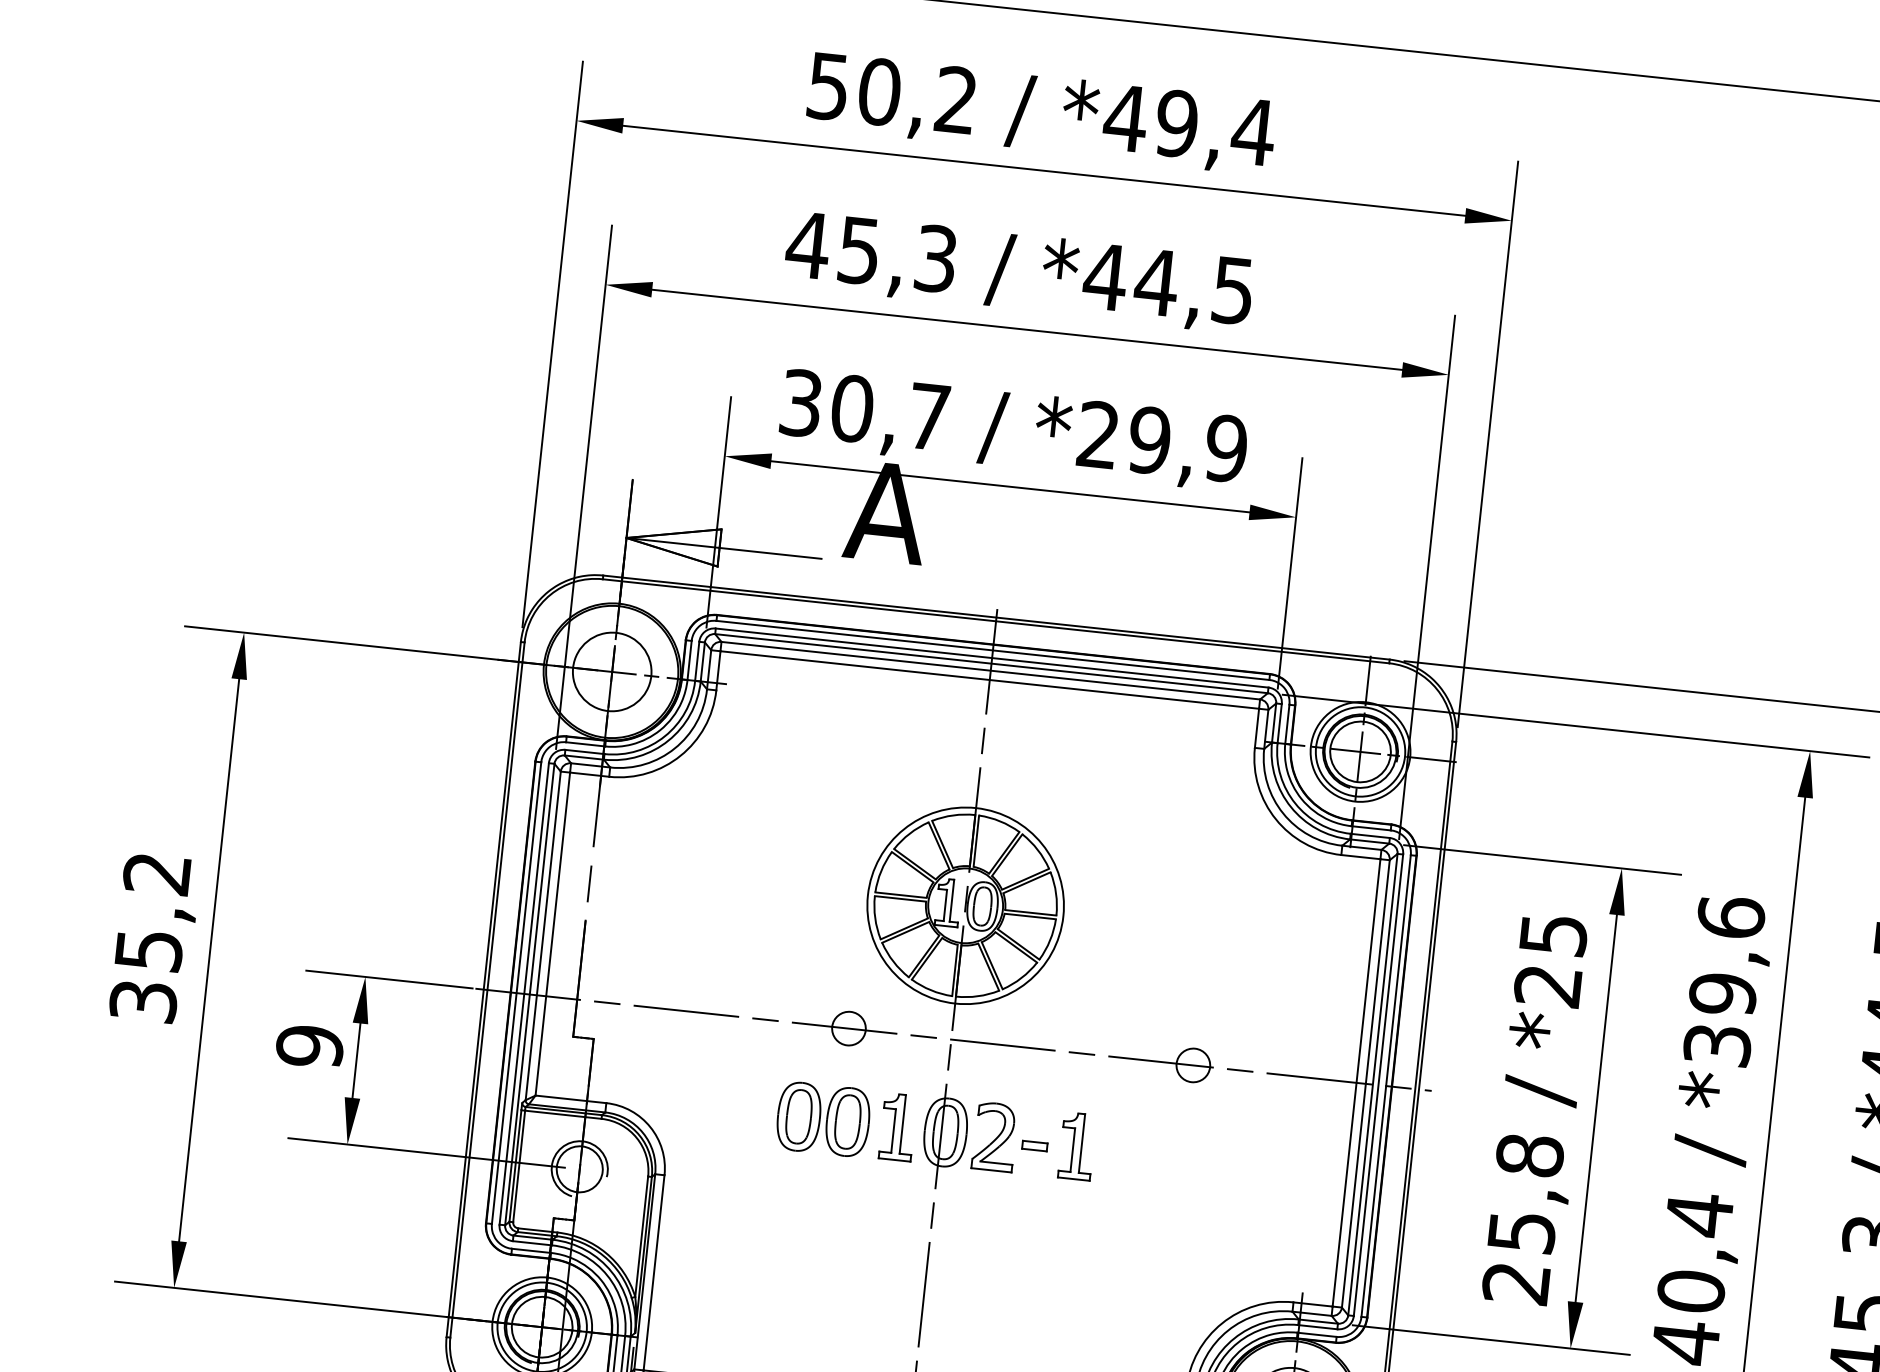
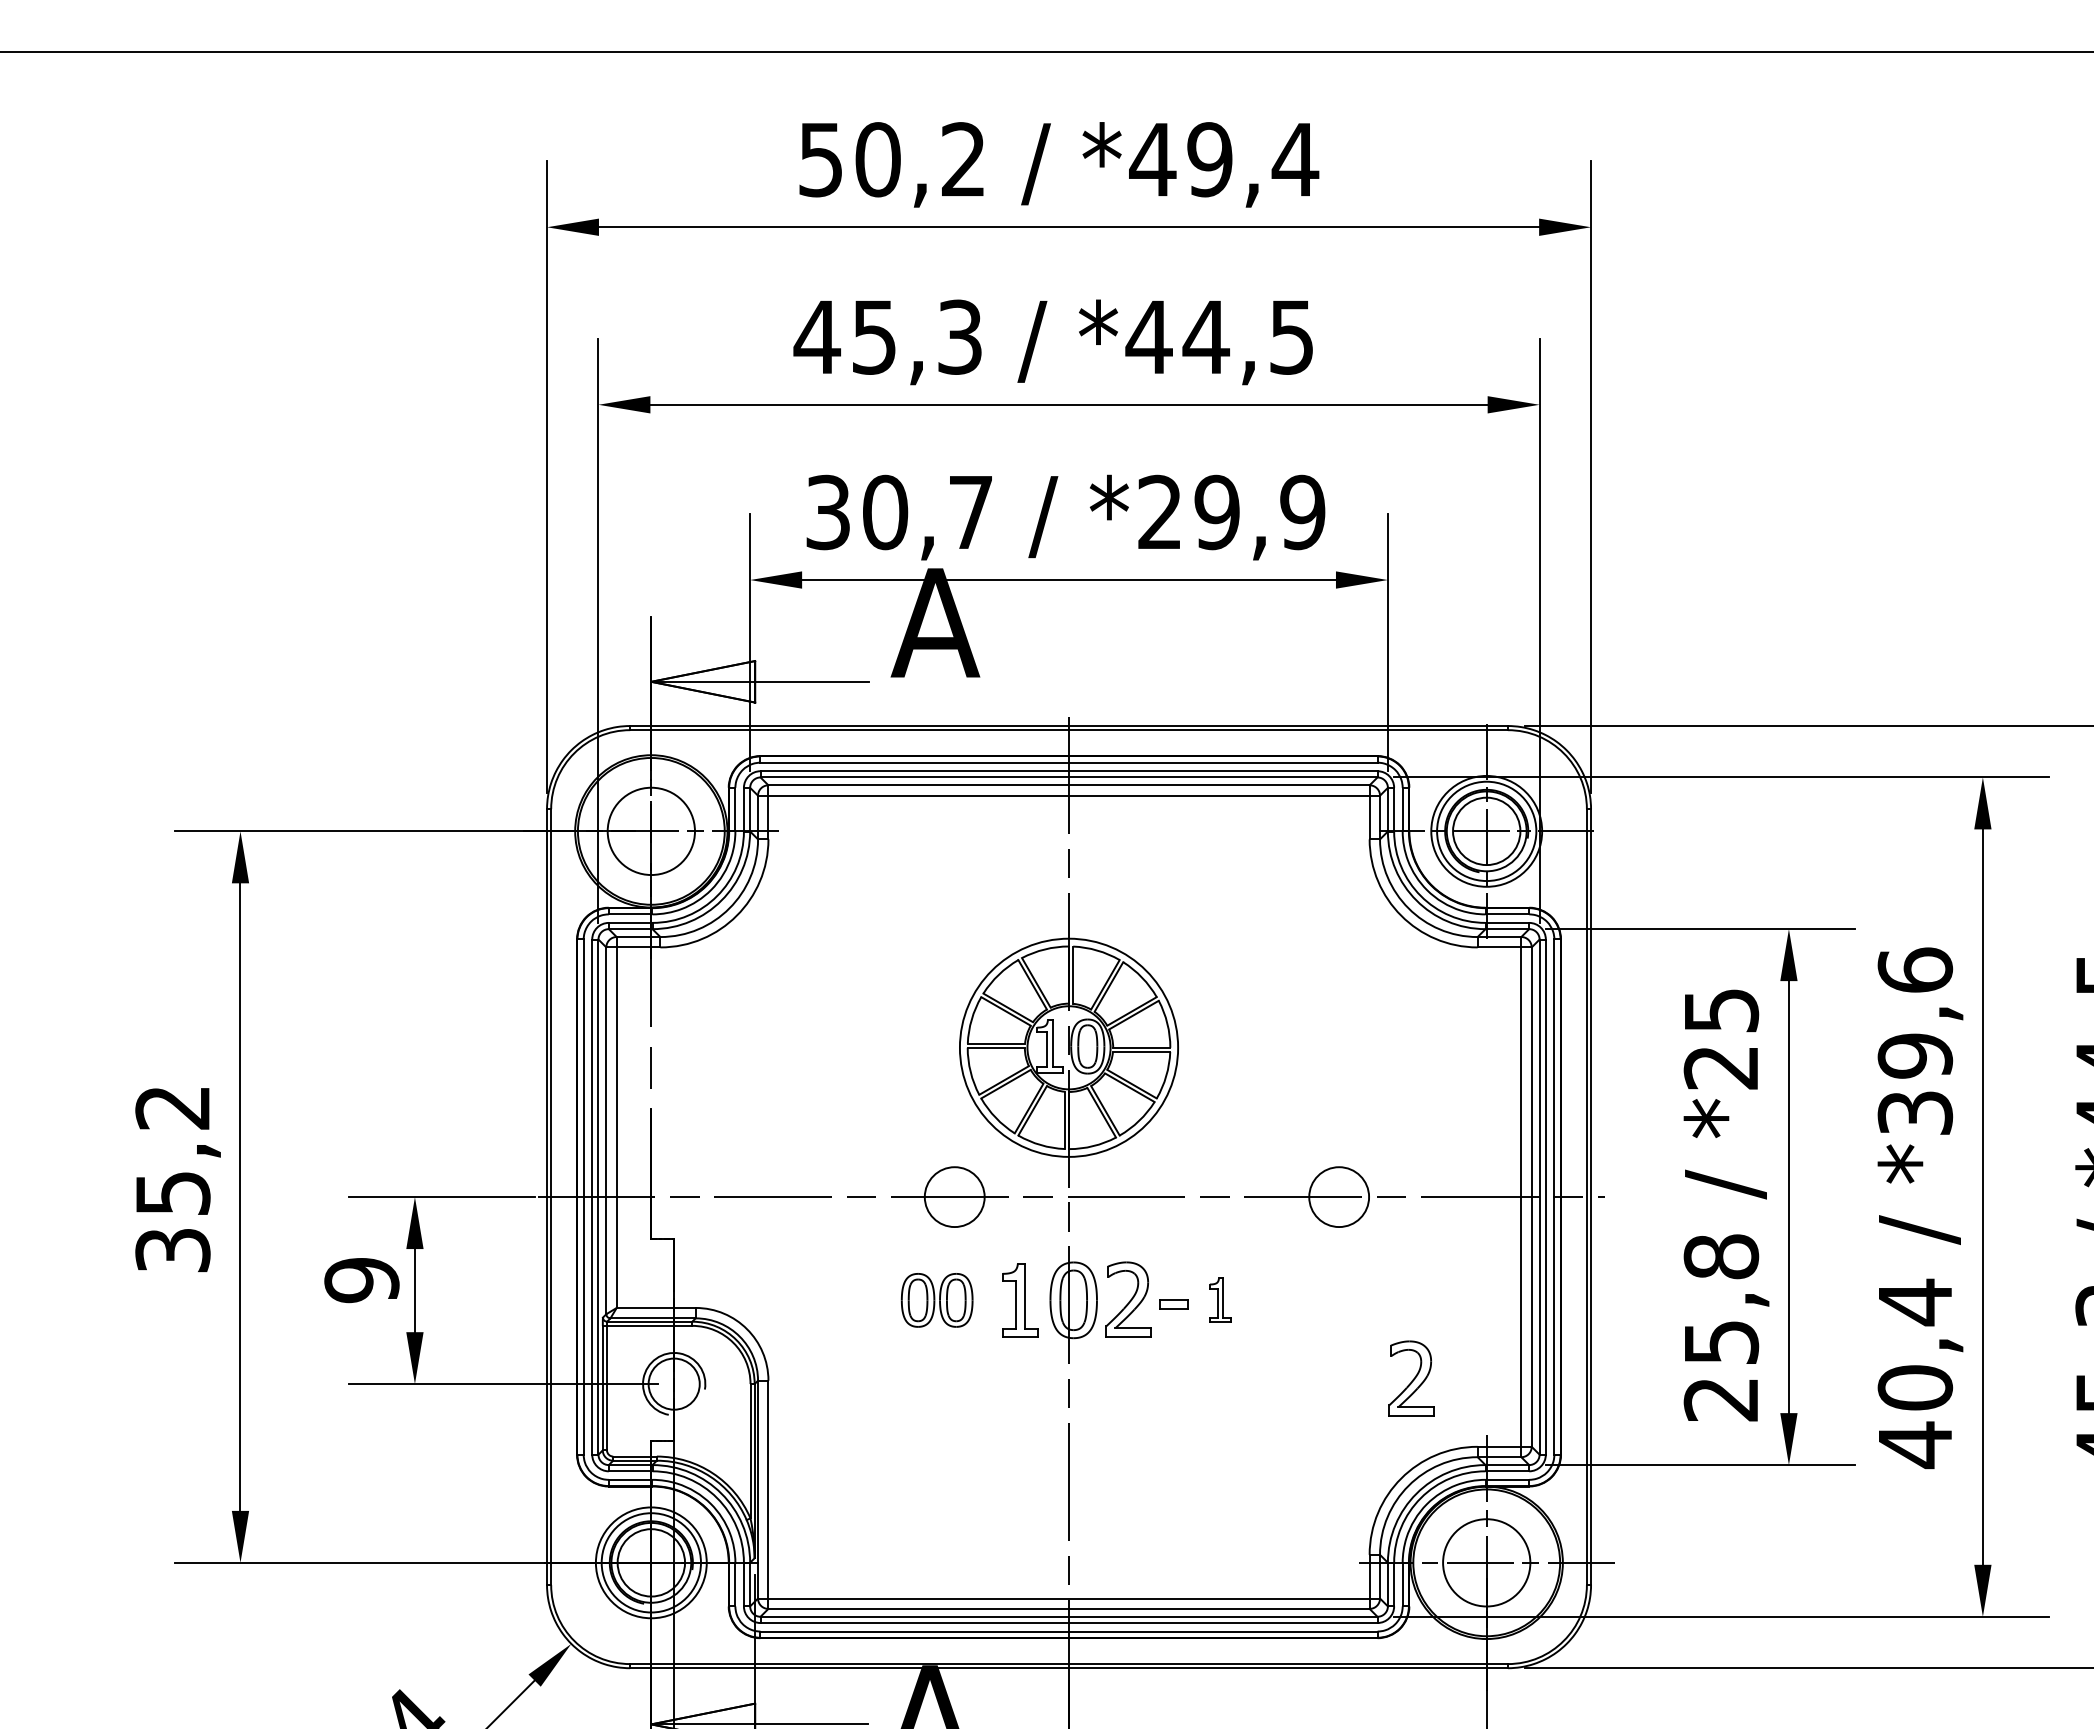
circle: (848, 1028) -> (954, 1196), size x1.6
circle: (1192, 1064) -> (1338, 1196), size x1.6
part: (822, 1119) -> (936, 1300), size x0.7
part: (1077, 1146) -> (1220, 1300), size x0.6
part: (1240, 1234) -> (1411, 1378), added

